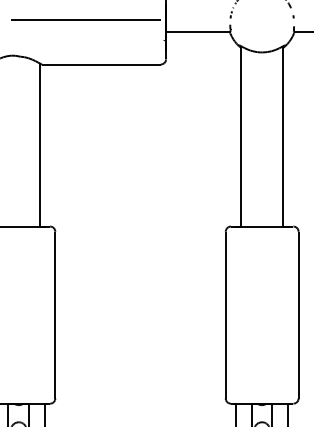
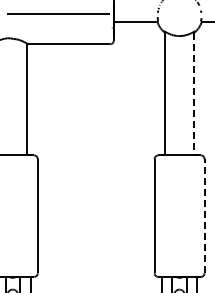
line: (282, 137) -> (193, 94), solid -> dashed
line: (298, 314) -> (204, 215), solid -> dashed

